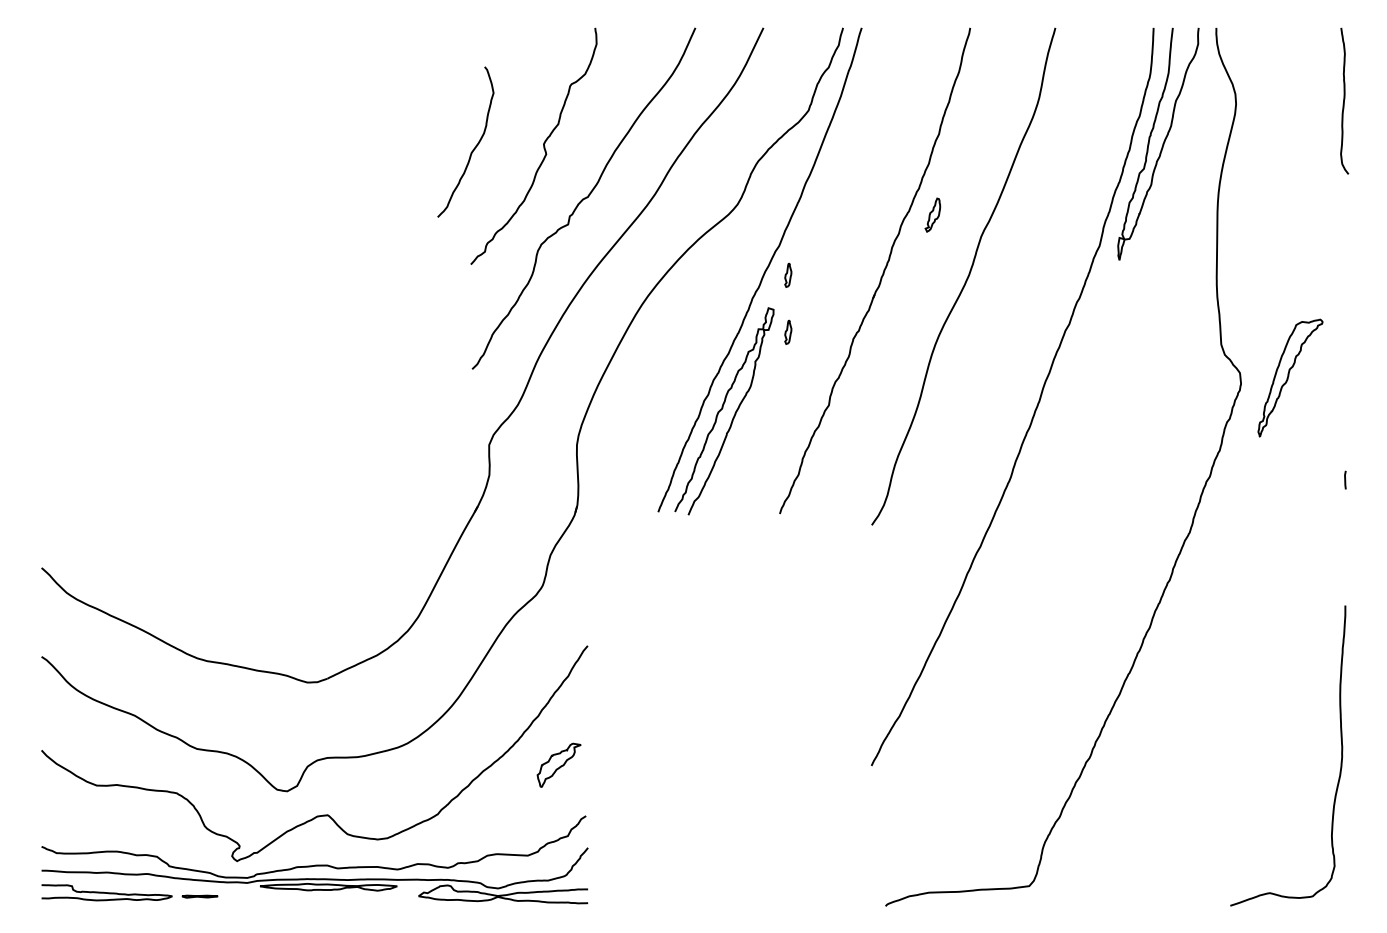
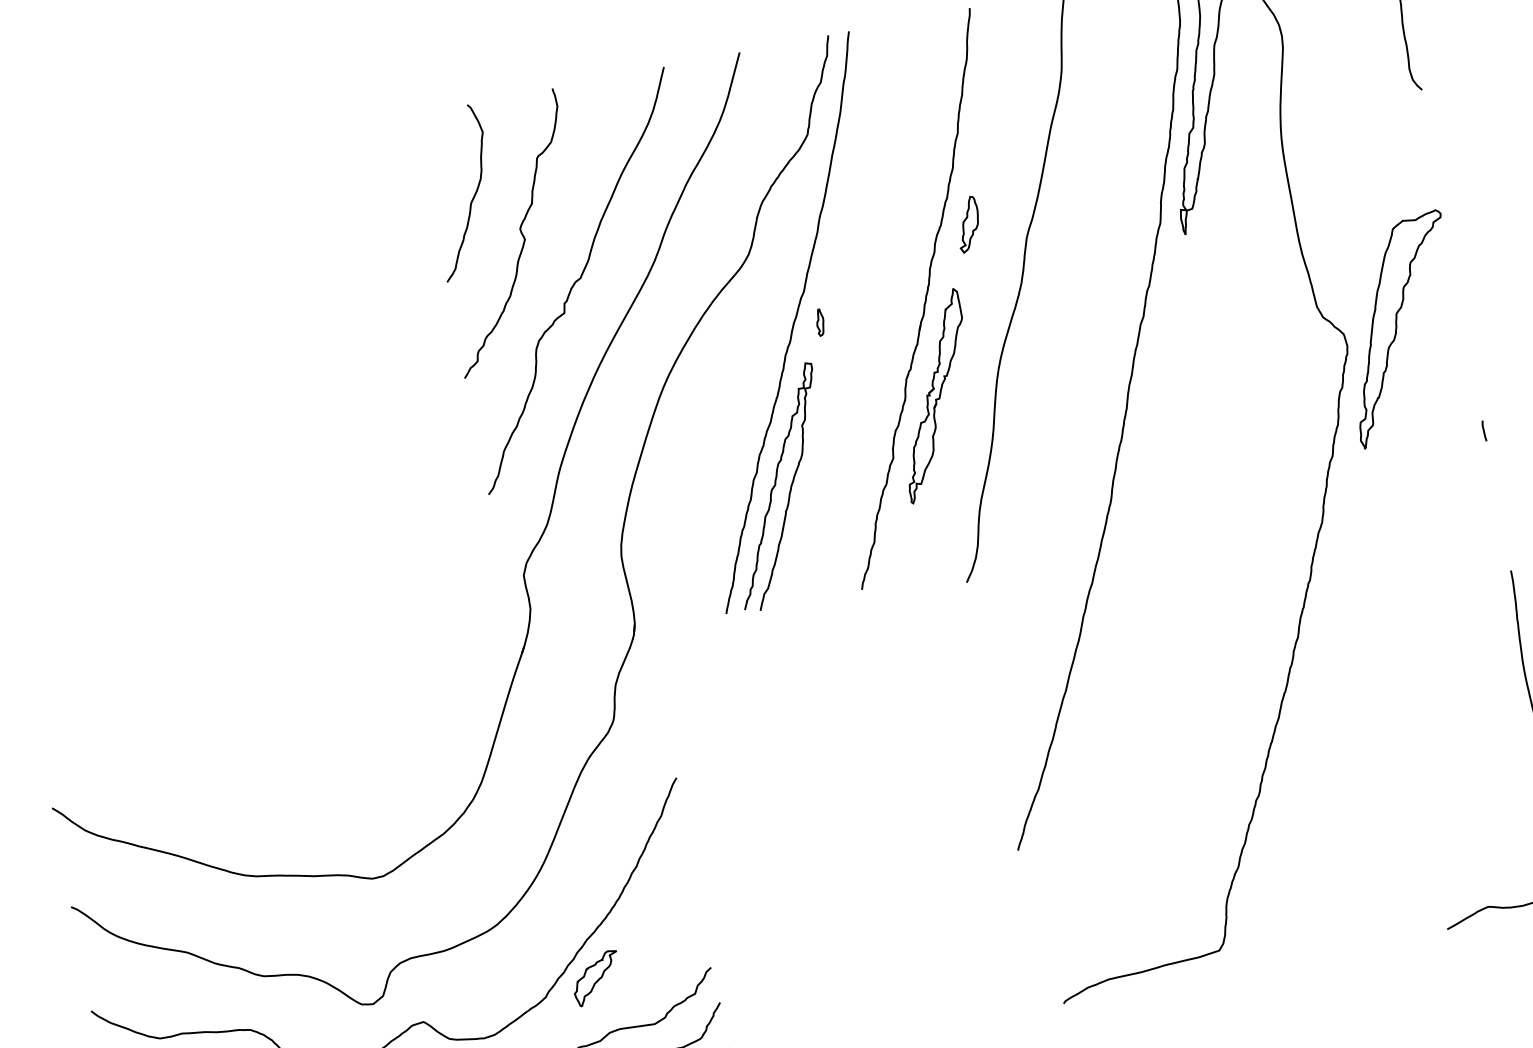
curve: (473, 148) -> (472, 198), moved
part: (932, 214) -> (967, 223), size x1.43
part: (788, 331) -> (832, 384), removed
part: (874, 357) -> (933, 395), added
part: (1290, 377) -> (1401, 328), size x1.67
part: (558, 764) -> (595, 977), moved

